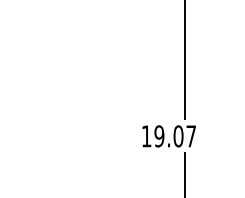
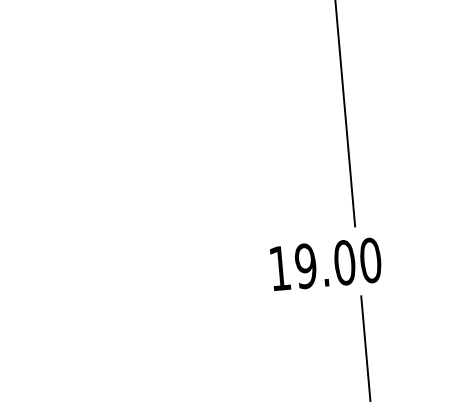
text: (191, 136) -> (371, 260), 19.07 -> 19.00

